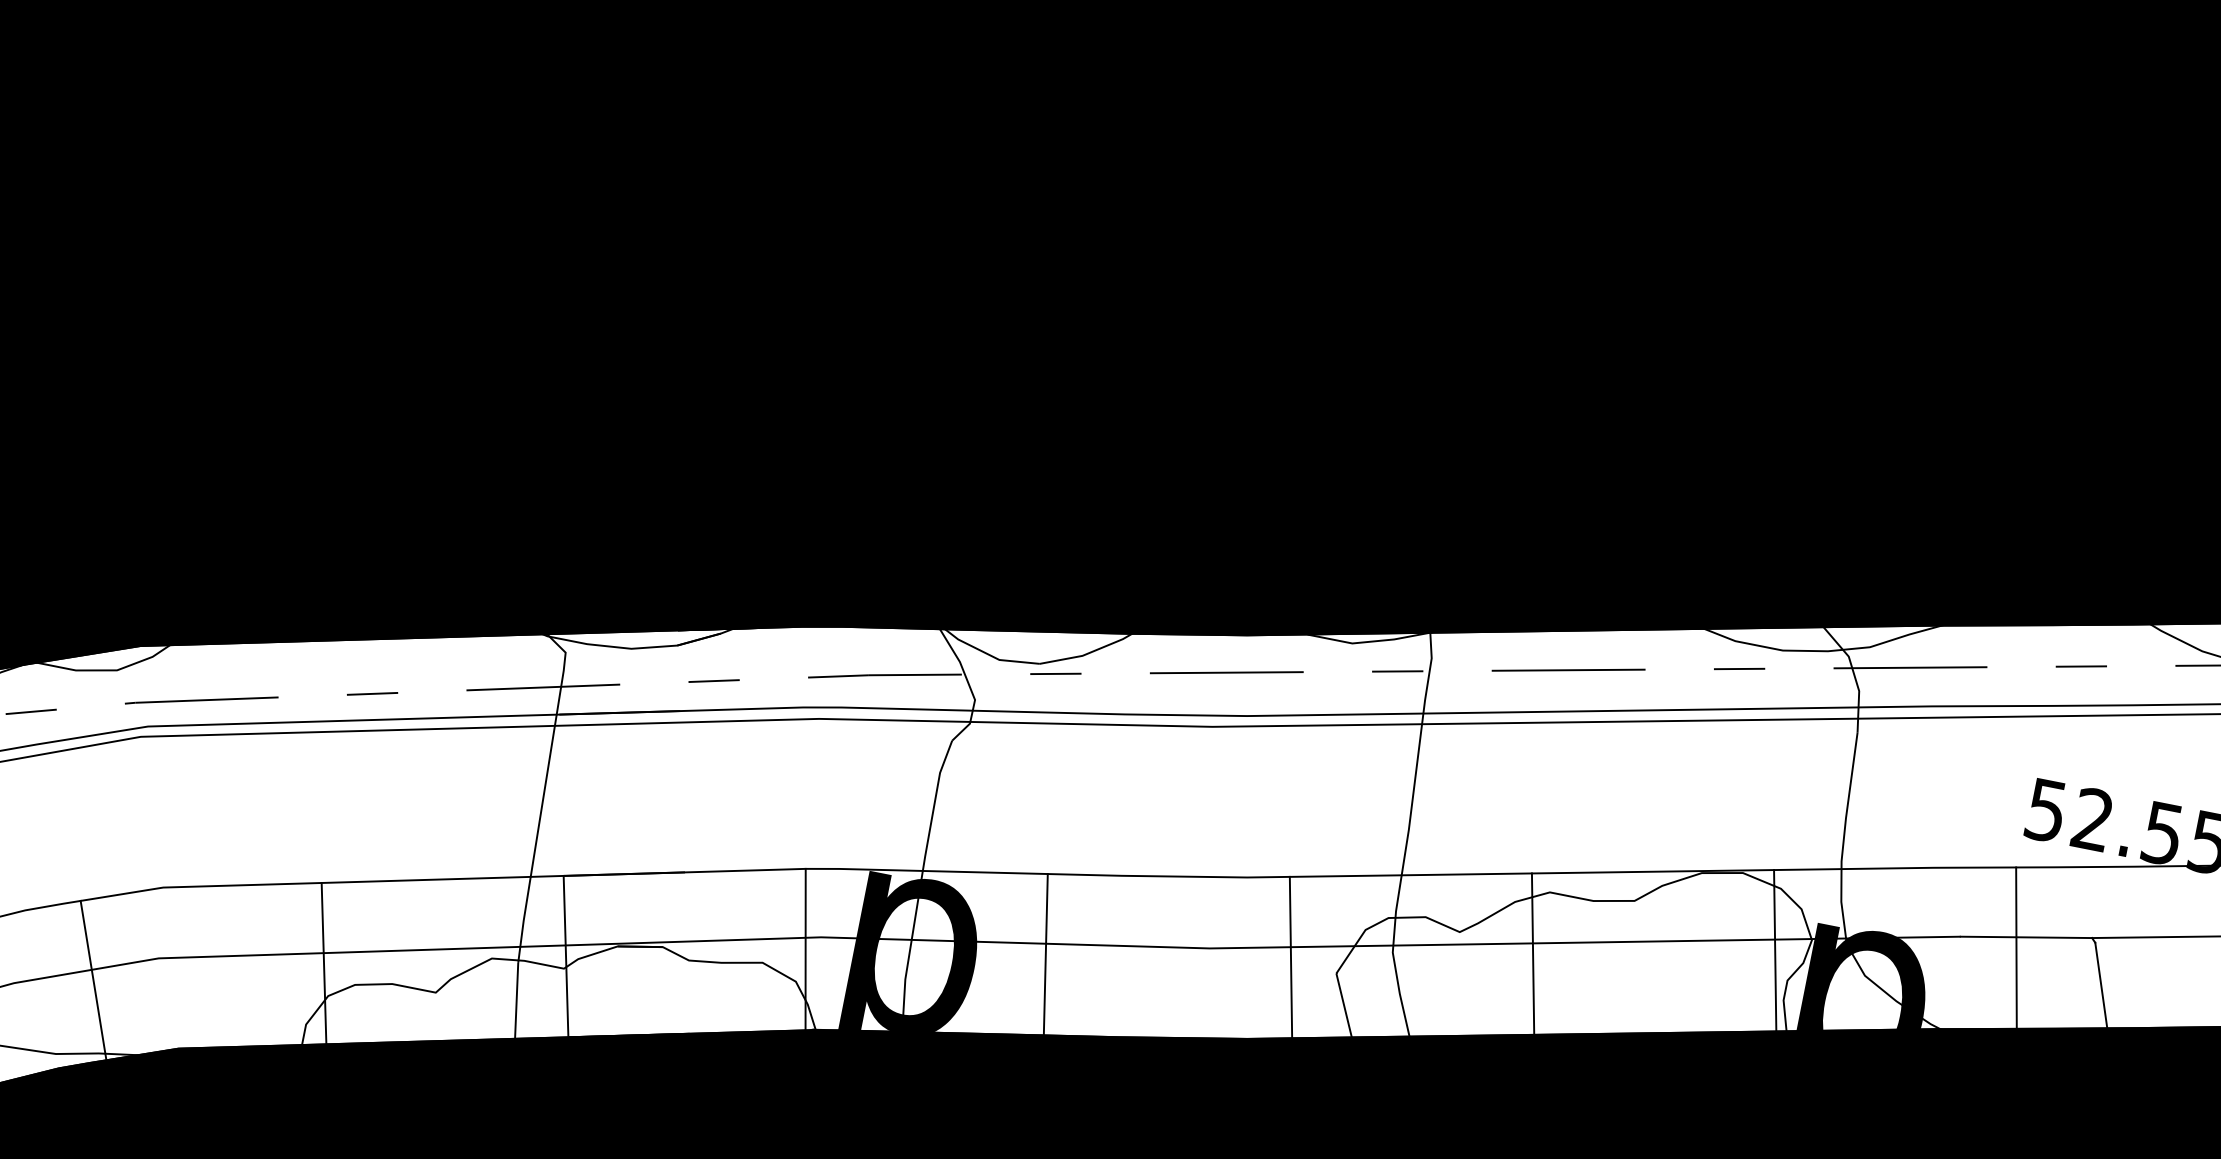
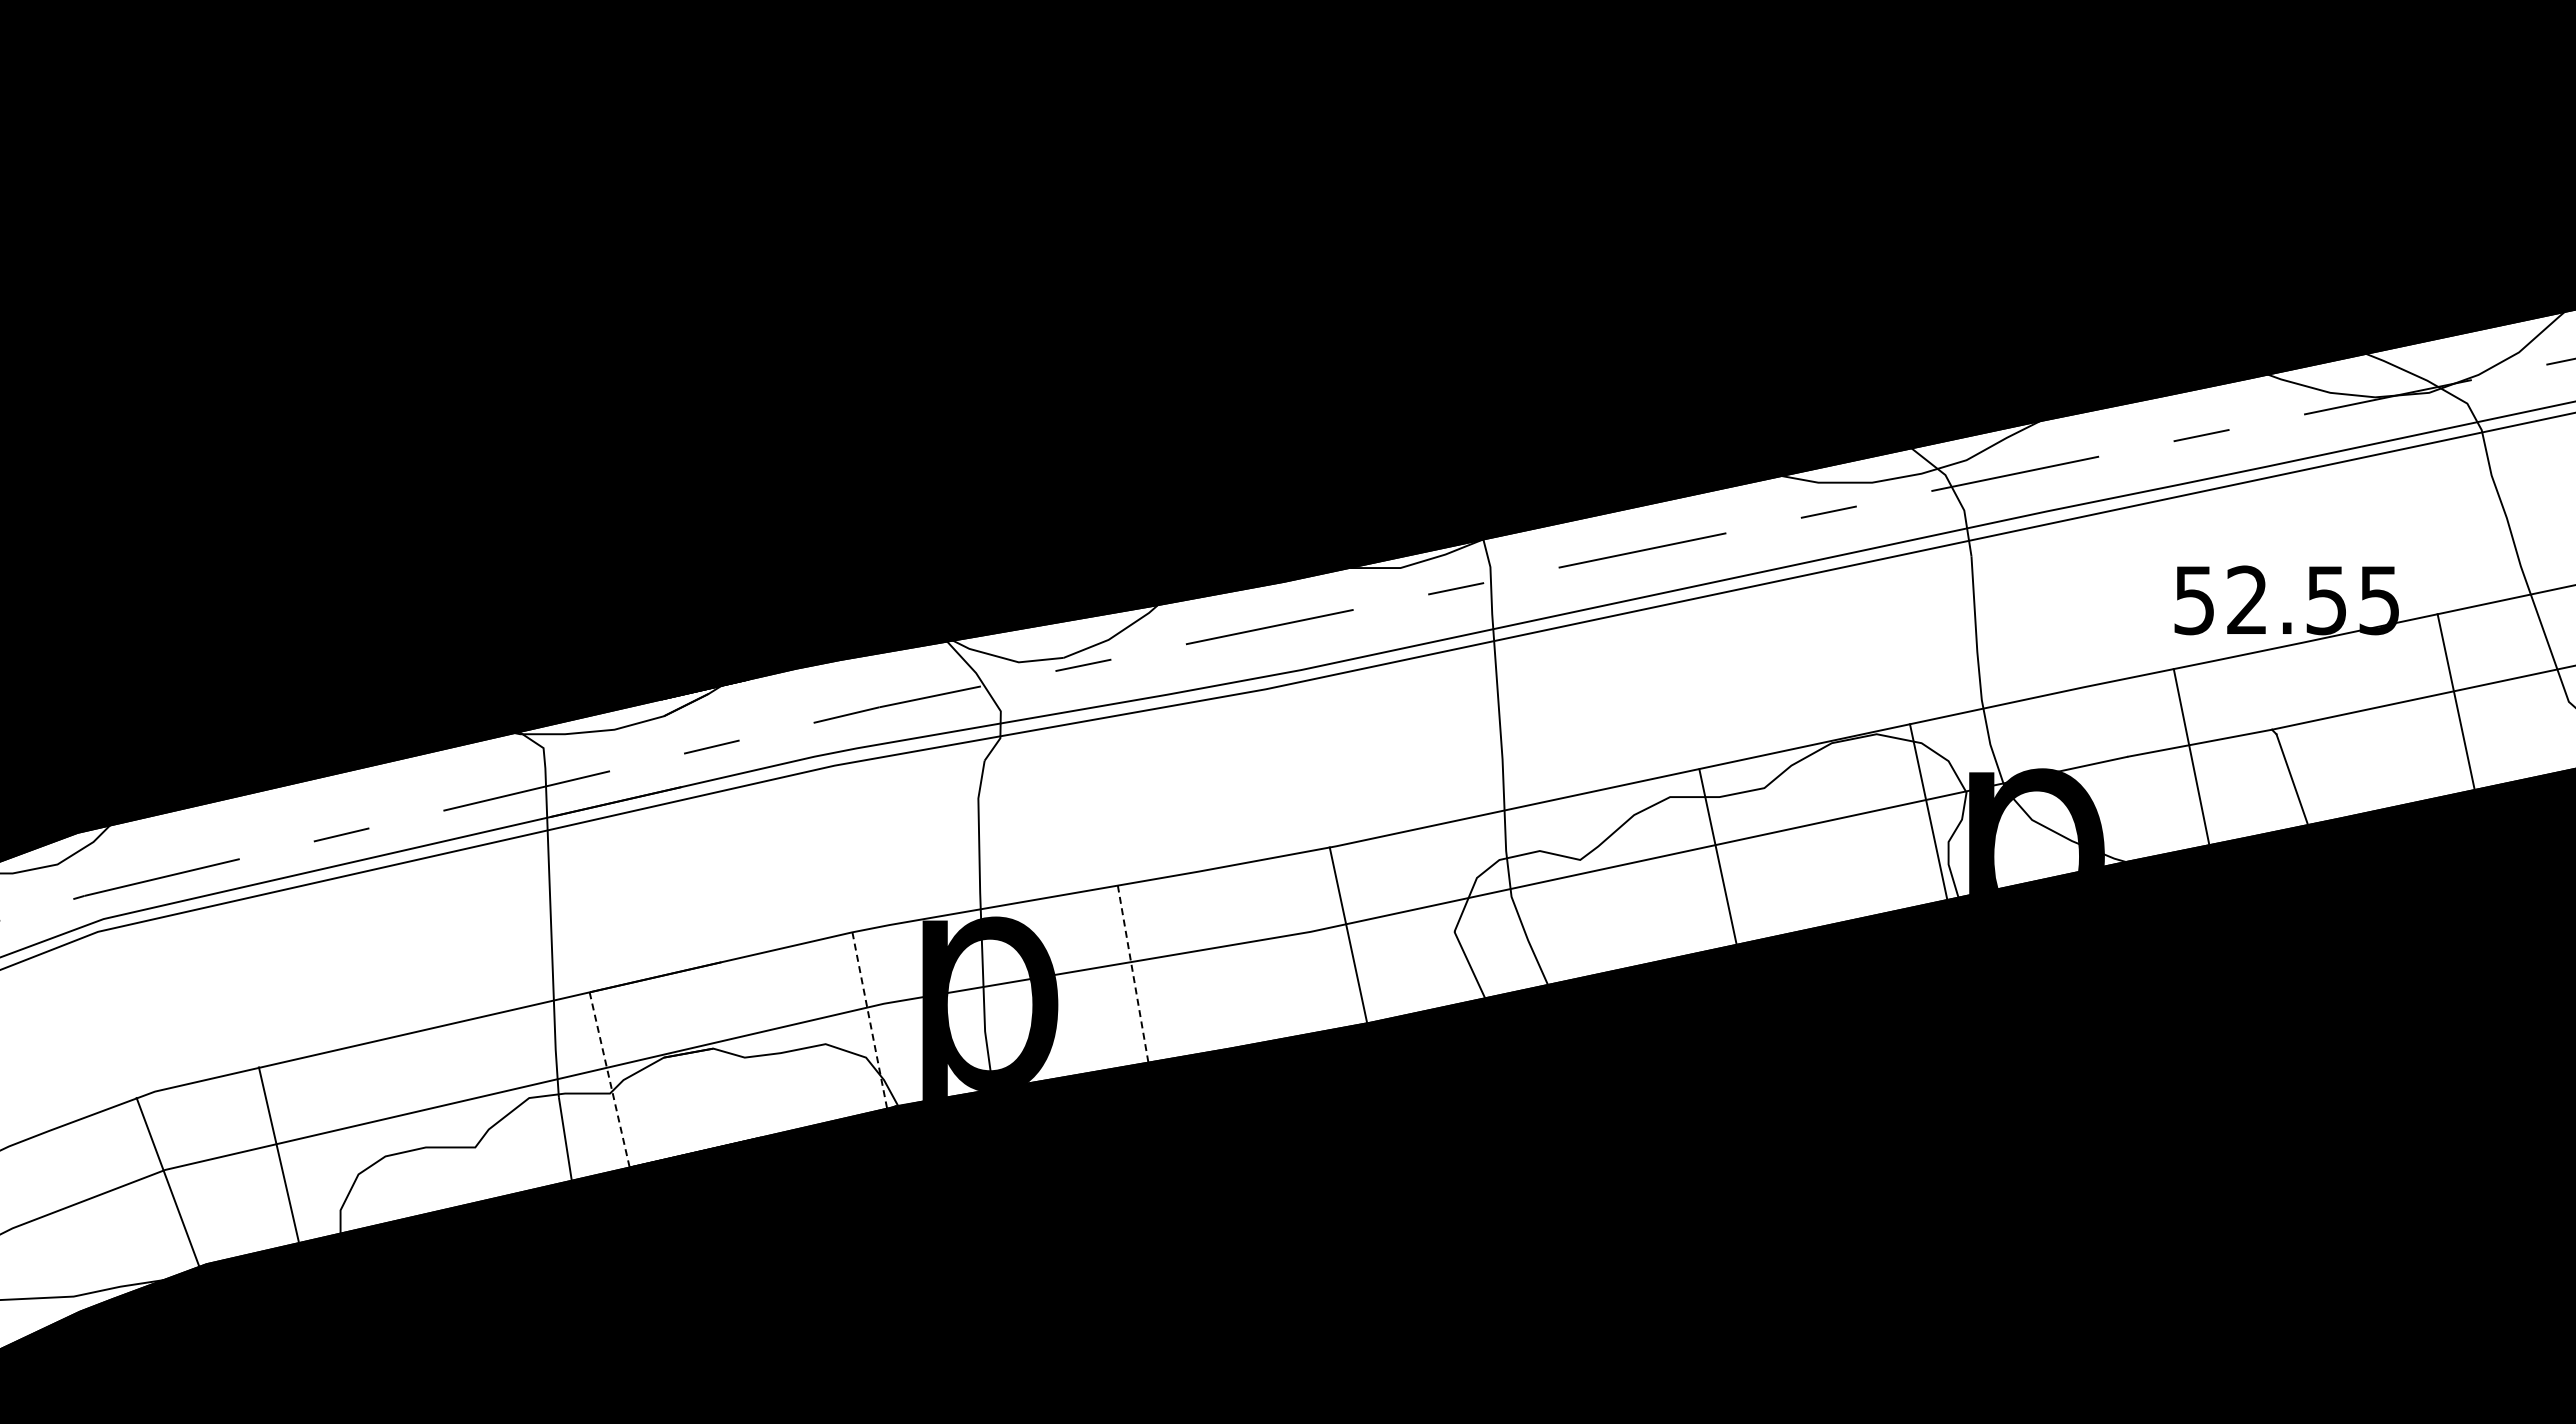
line: (805, 949) -> (869, 1020), solid -> dashed
line: (1532, 954) -> (1717, 857), moved
line: (1046, 955) -> (1133, 974), solid -> dashed
line: (565, 956) -> (609, 1079), solid -> dashed
line: (1290, 957) -> (1348, 935), moved
line: (323, 963) -> (278, 1154), moved
line: (93, 980) -> (167, 1182), moved

